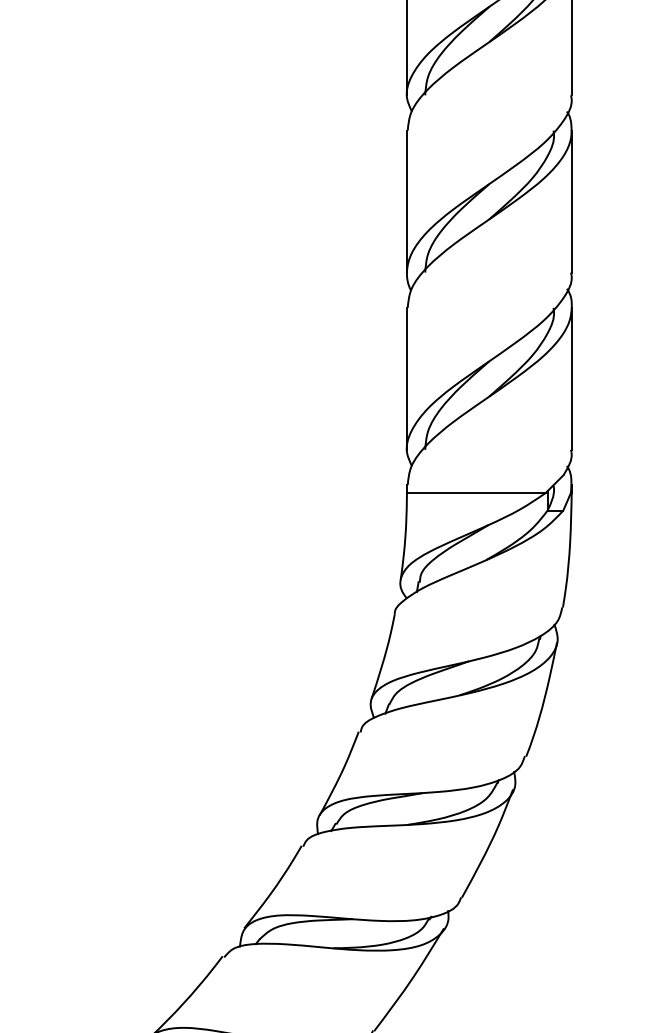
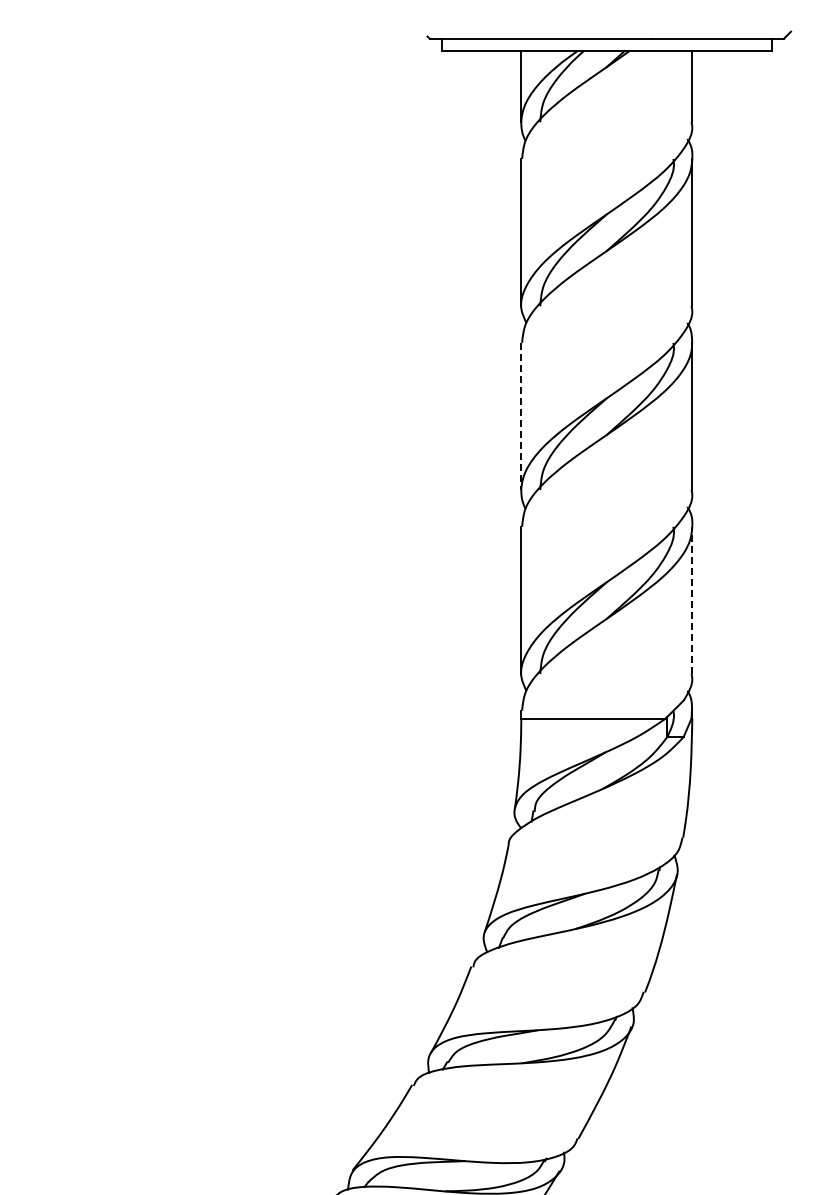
line: (407, 201) -> (521, 416), solid -> dashed
line: (571, 378) -> (692, 600), solid -> dashed

